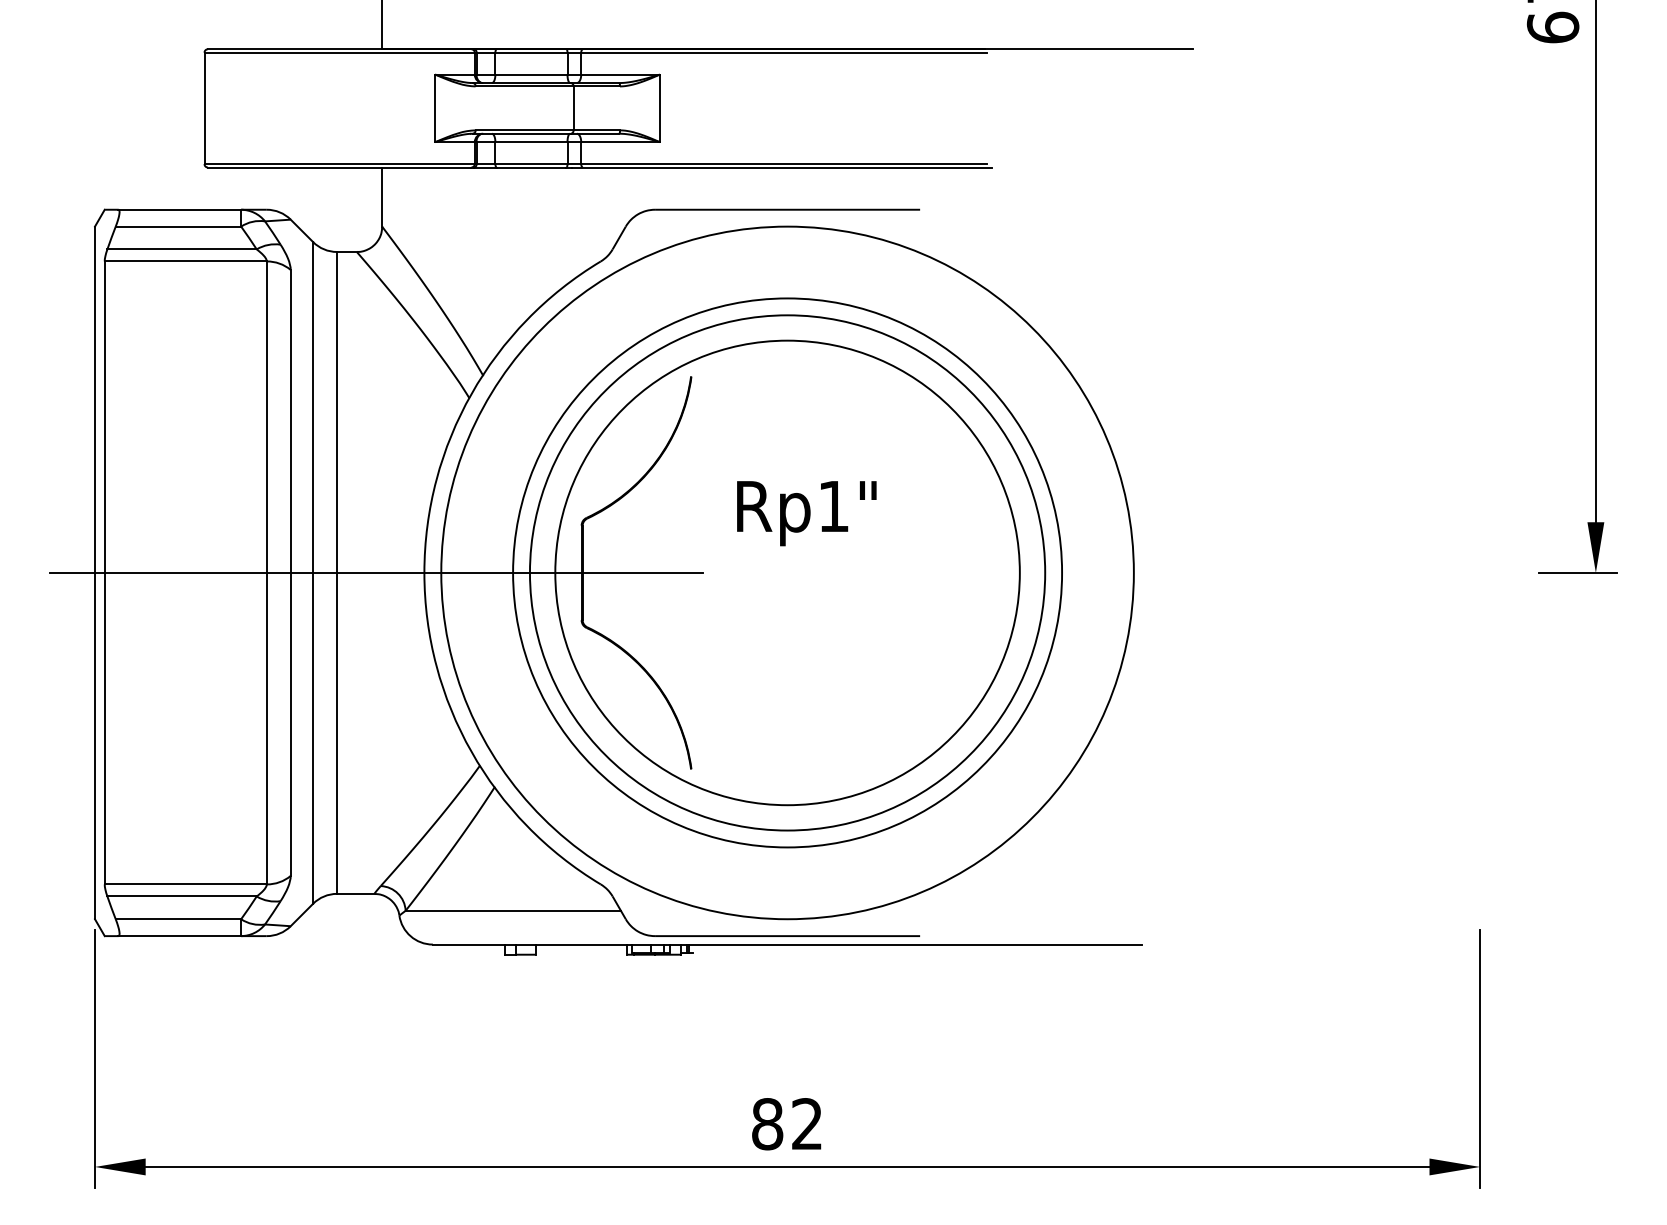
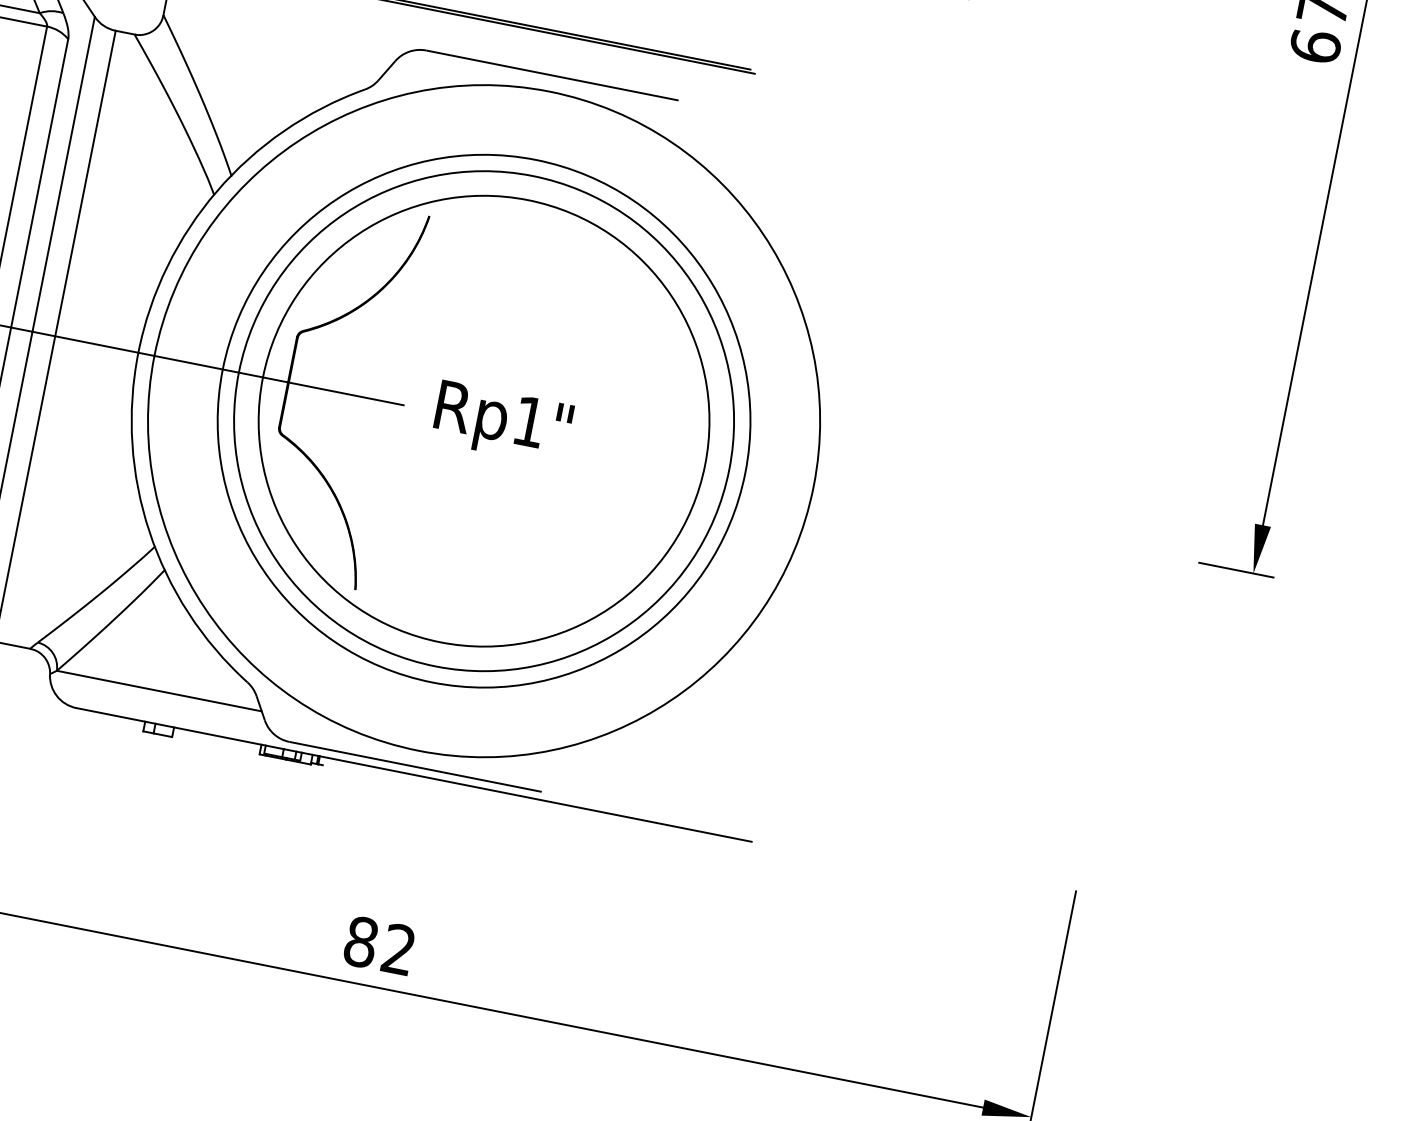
text: (806, 513) -> (502, 423), moved

